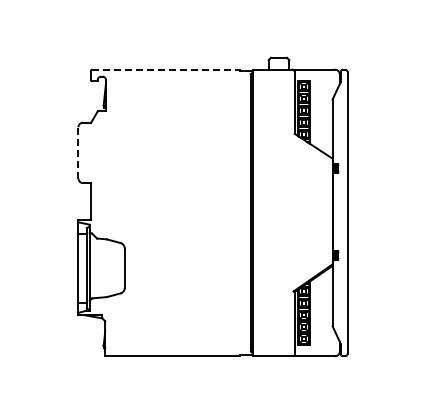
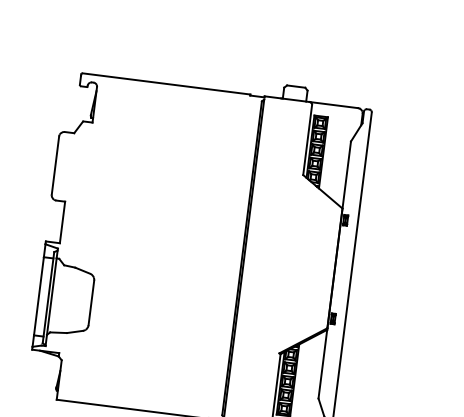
line: (166, 69) -> (167, 83), dashed -> solid
line: (78, 152) -> (55, 165), dashed -> solid

